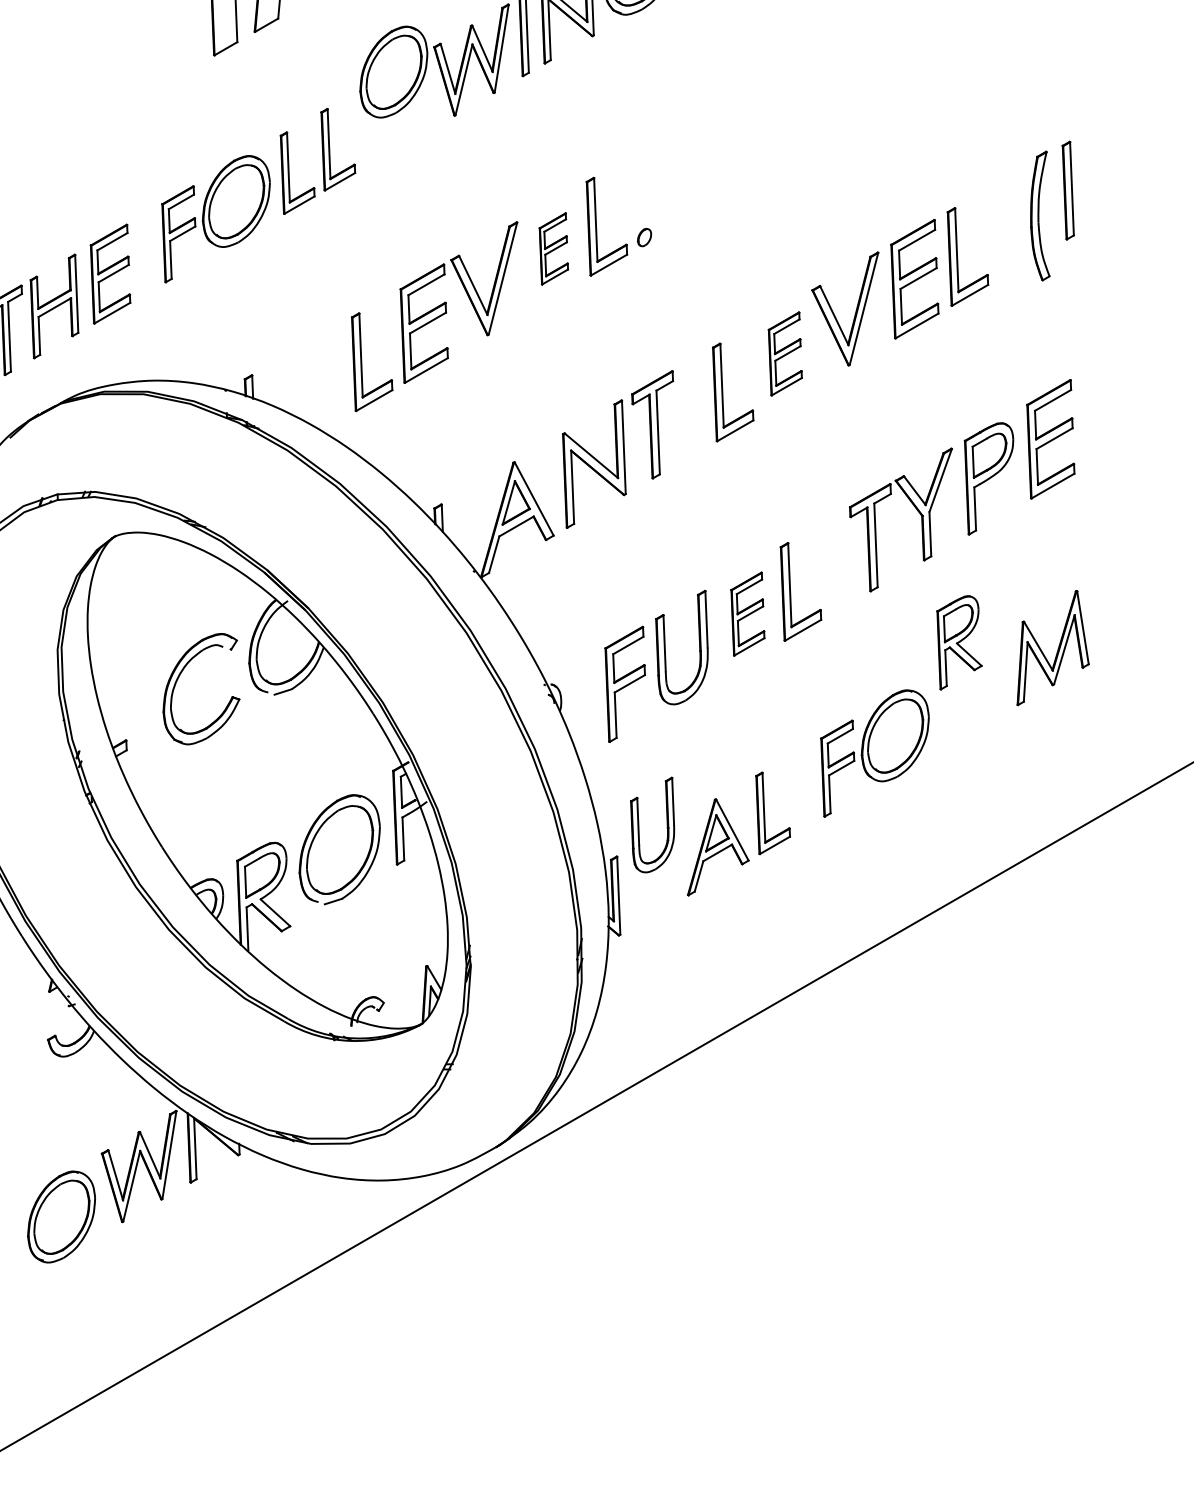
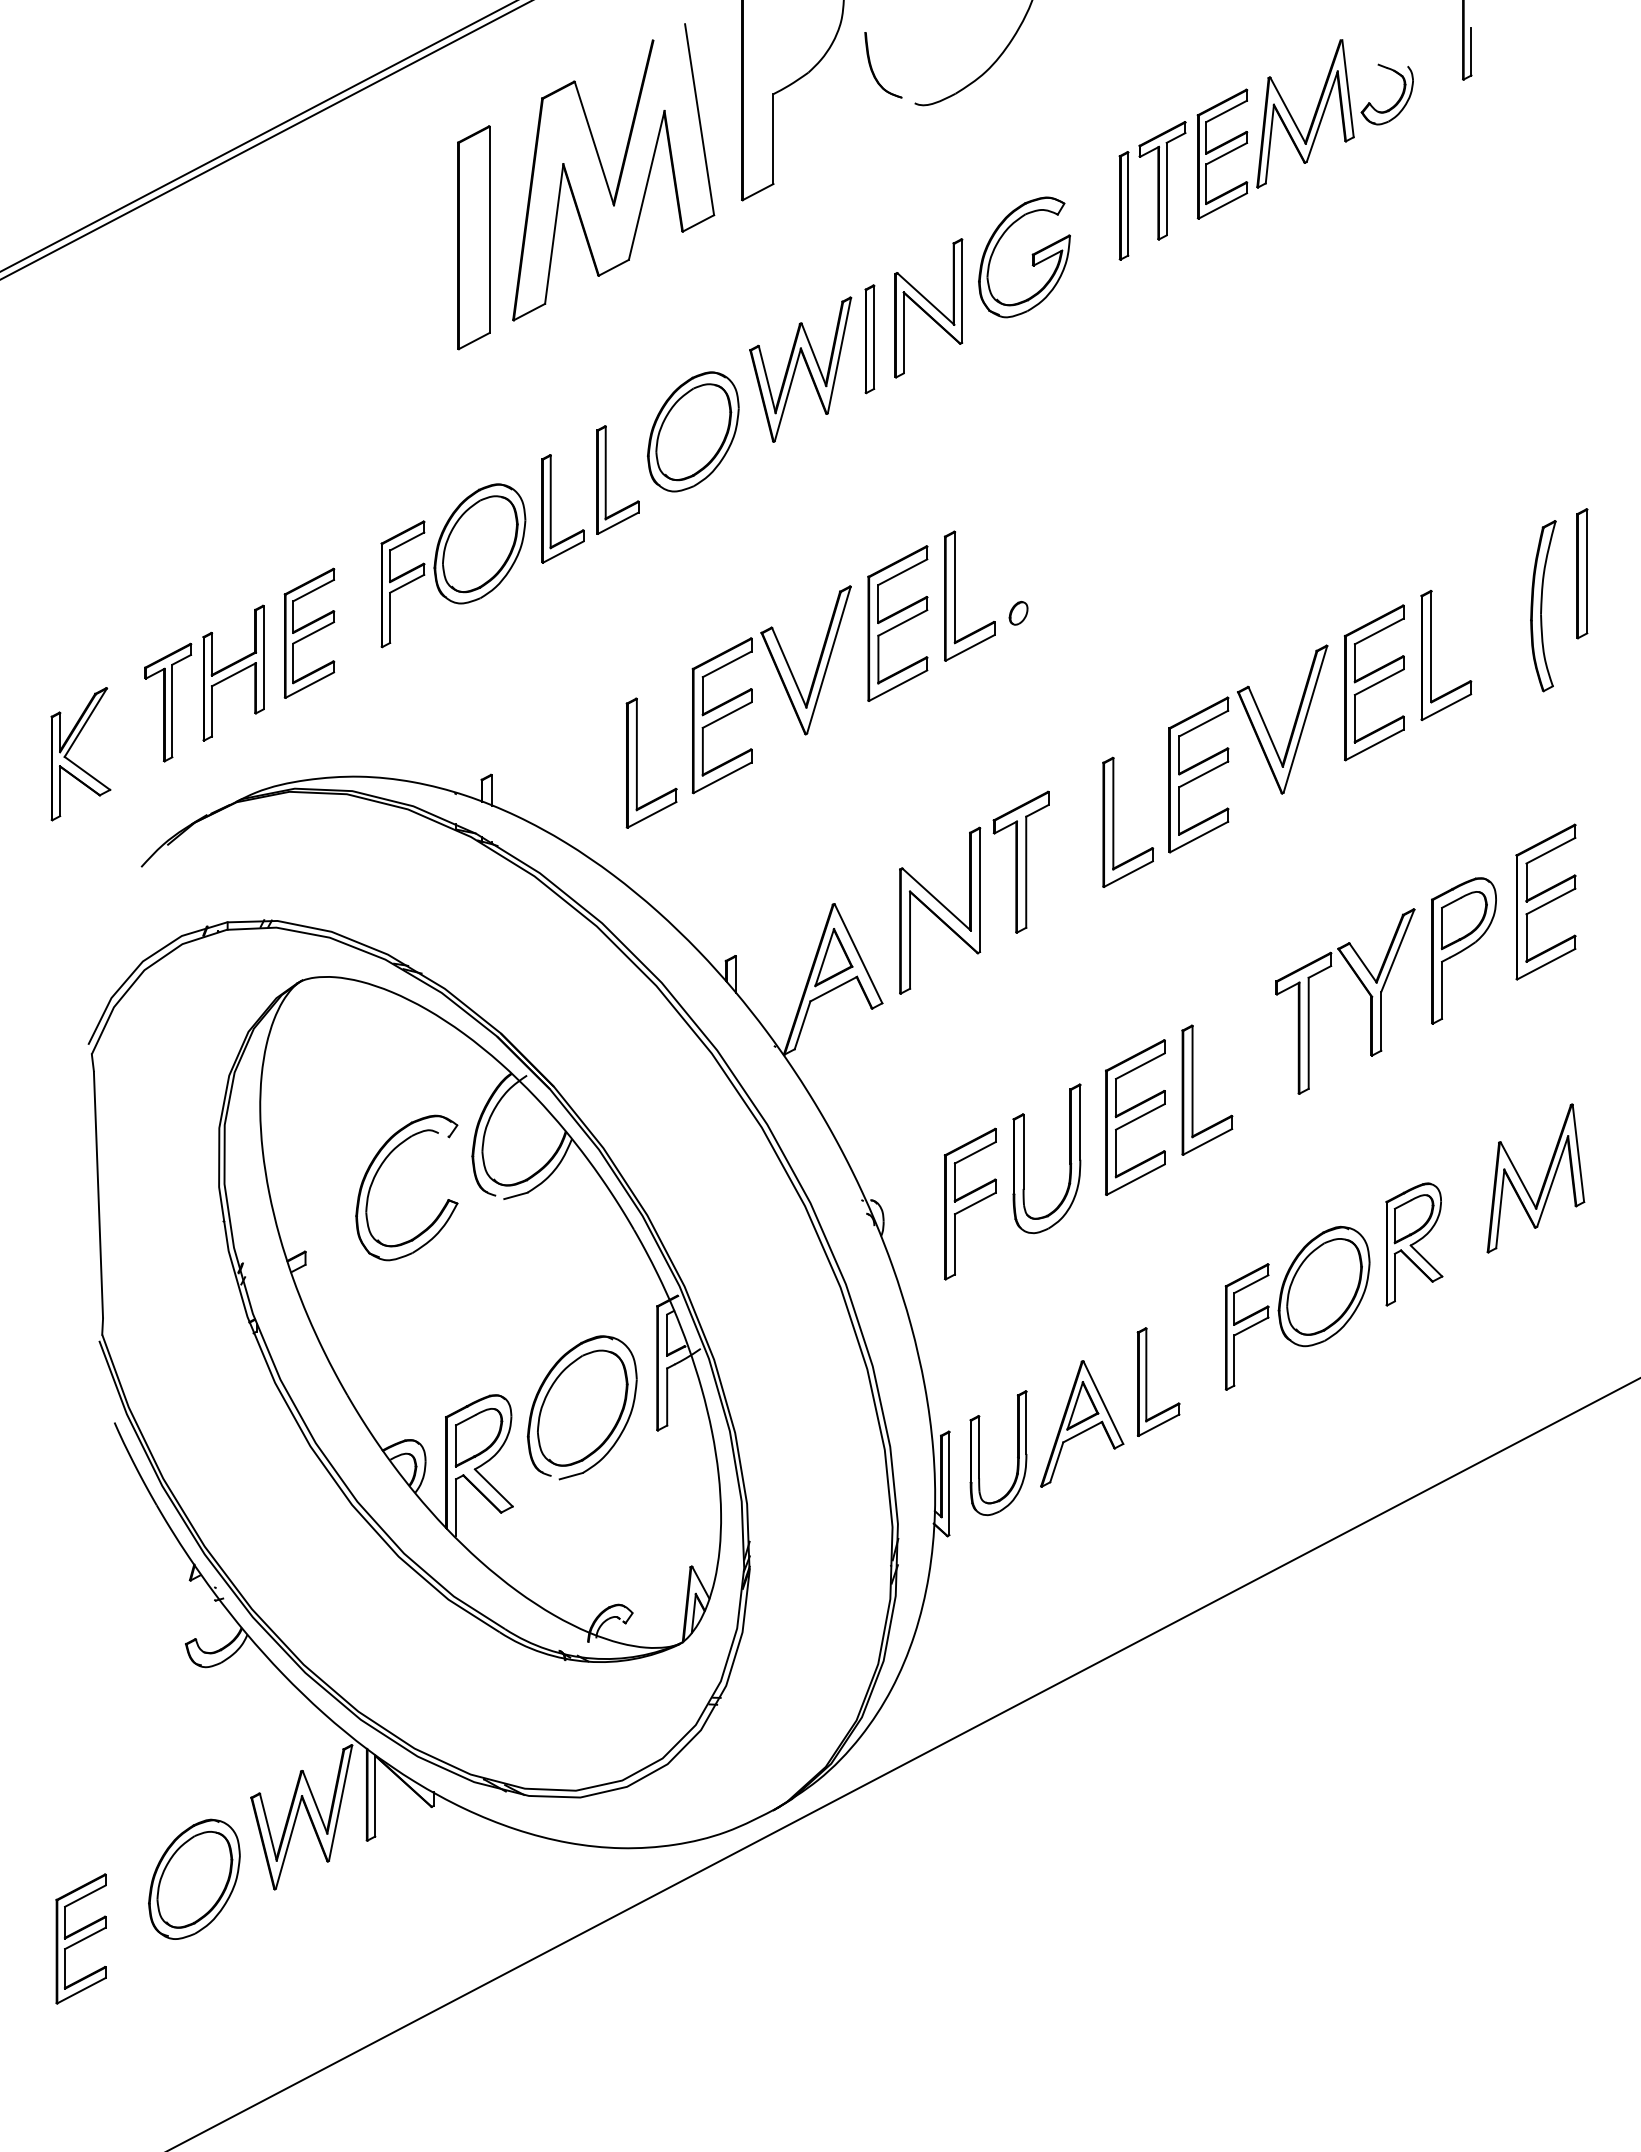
part: (393, 71) -> (693, 431), moved
part: (553, 248) -> (897, 623), size x1.67
part: (785, 353) -> (1198, 774), size x1.43
part: (747, 614) -> (1135, 1117), size x1.43
part: (959, 642) -> (1414, 1244), moved
part: (638, 826) -> (979, 1453), moved

